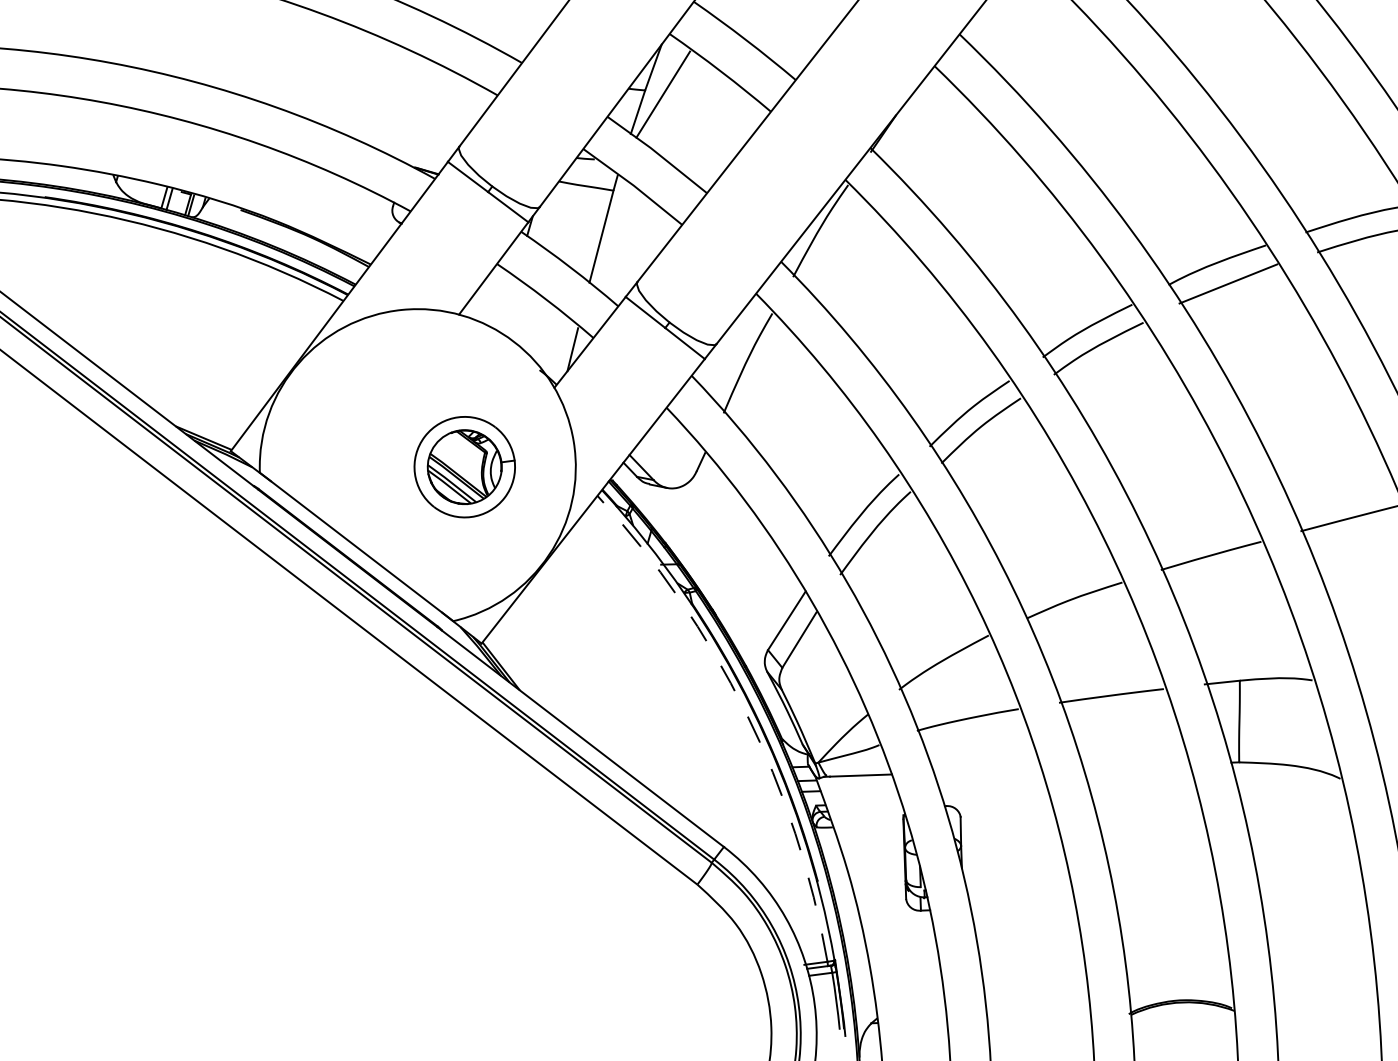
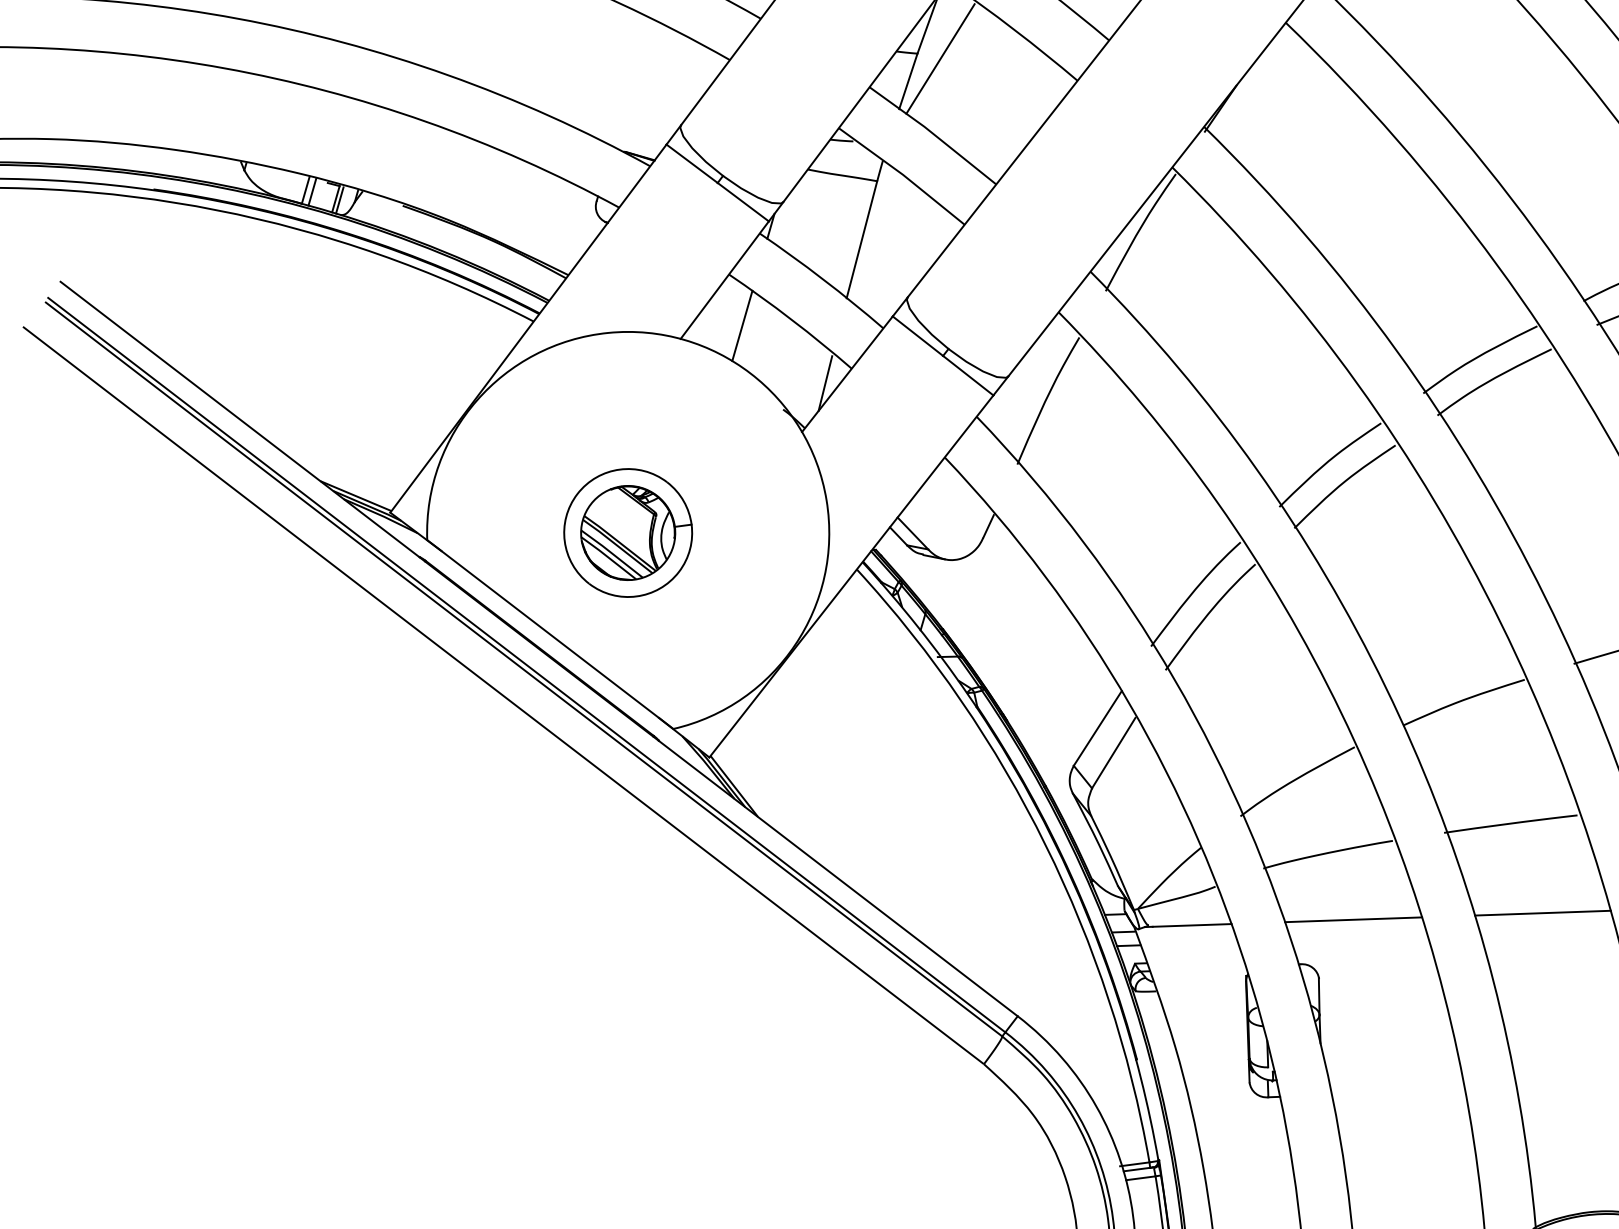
line: (507, 304) -> (742, 326), added
part: (464, 467) -> (627, 533), moved
arc: (745, 712) -> (1045, 845), dashed -> solid
line: (1136, 765) -> (1542, 912), added
line: (987, 771) -> (1353, 920), added

